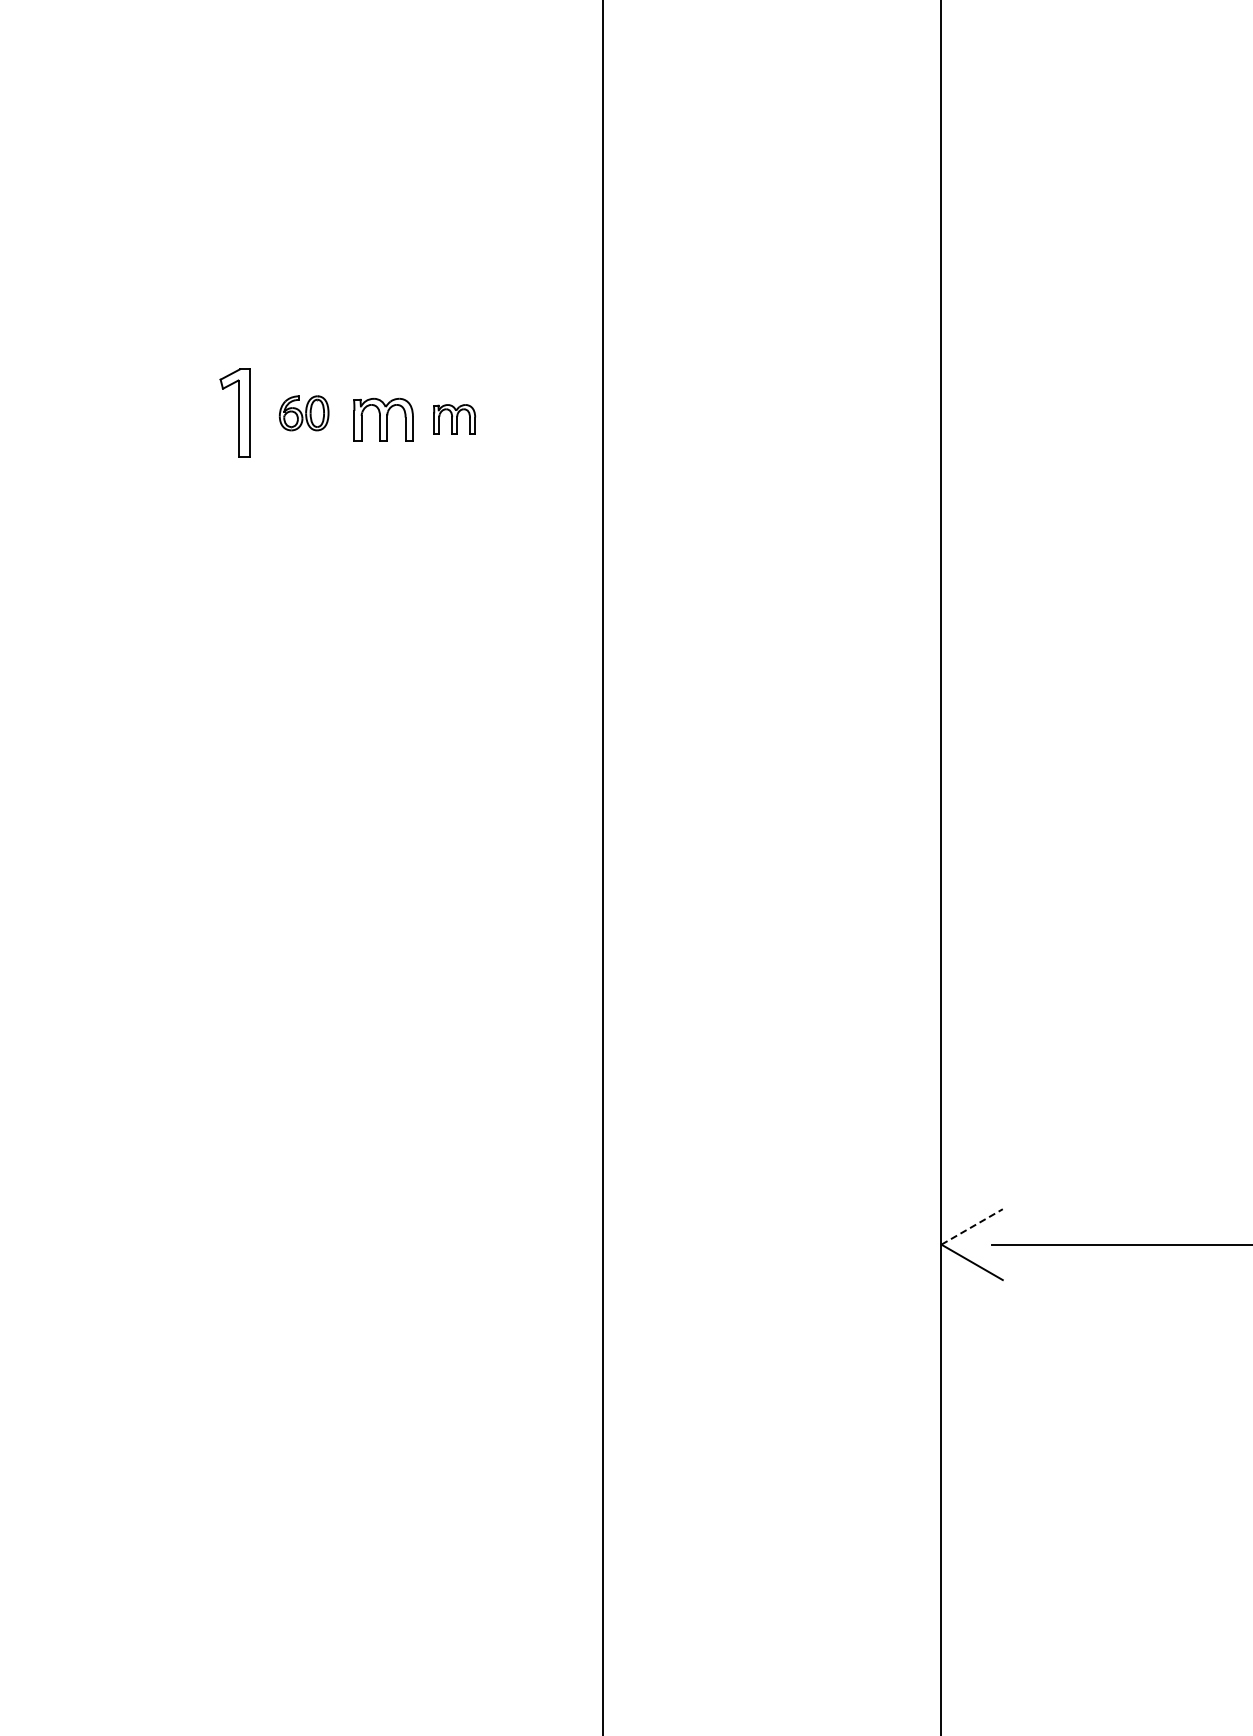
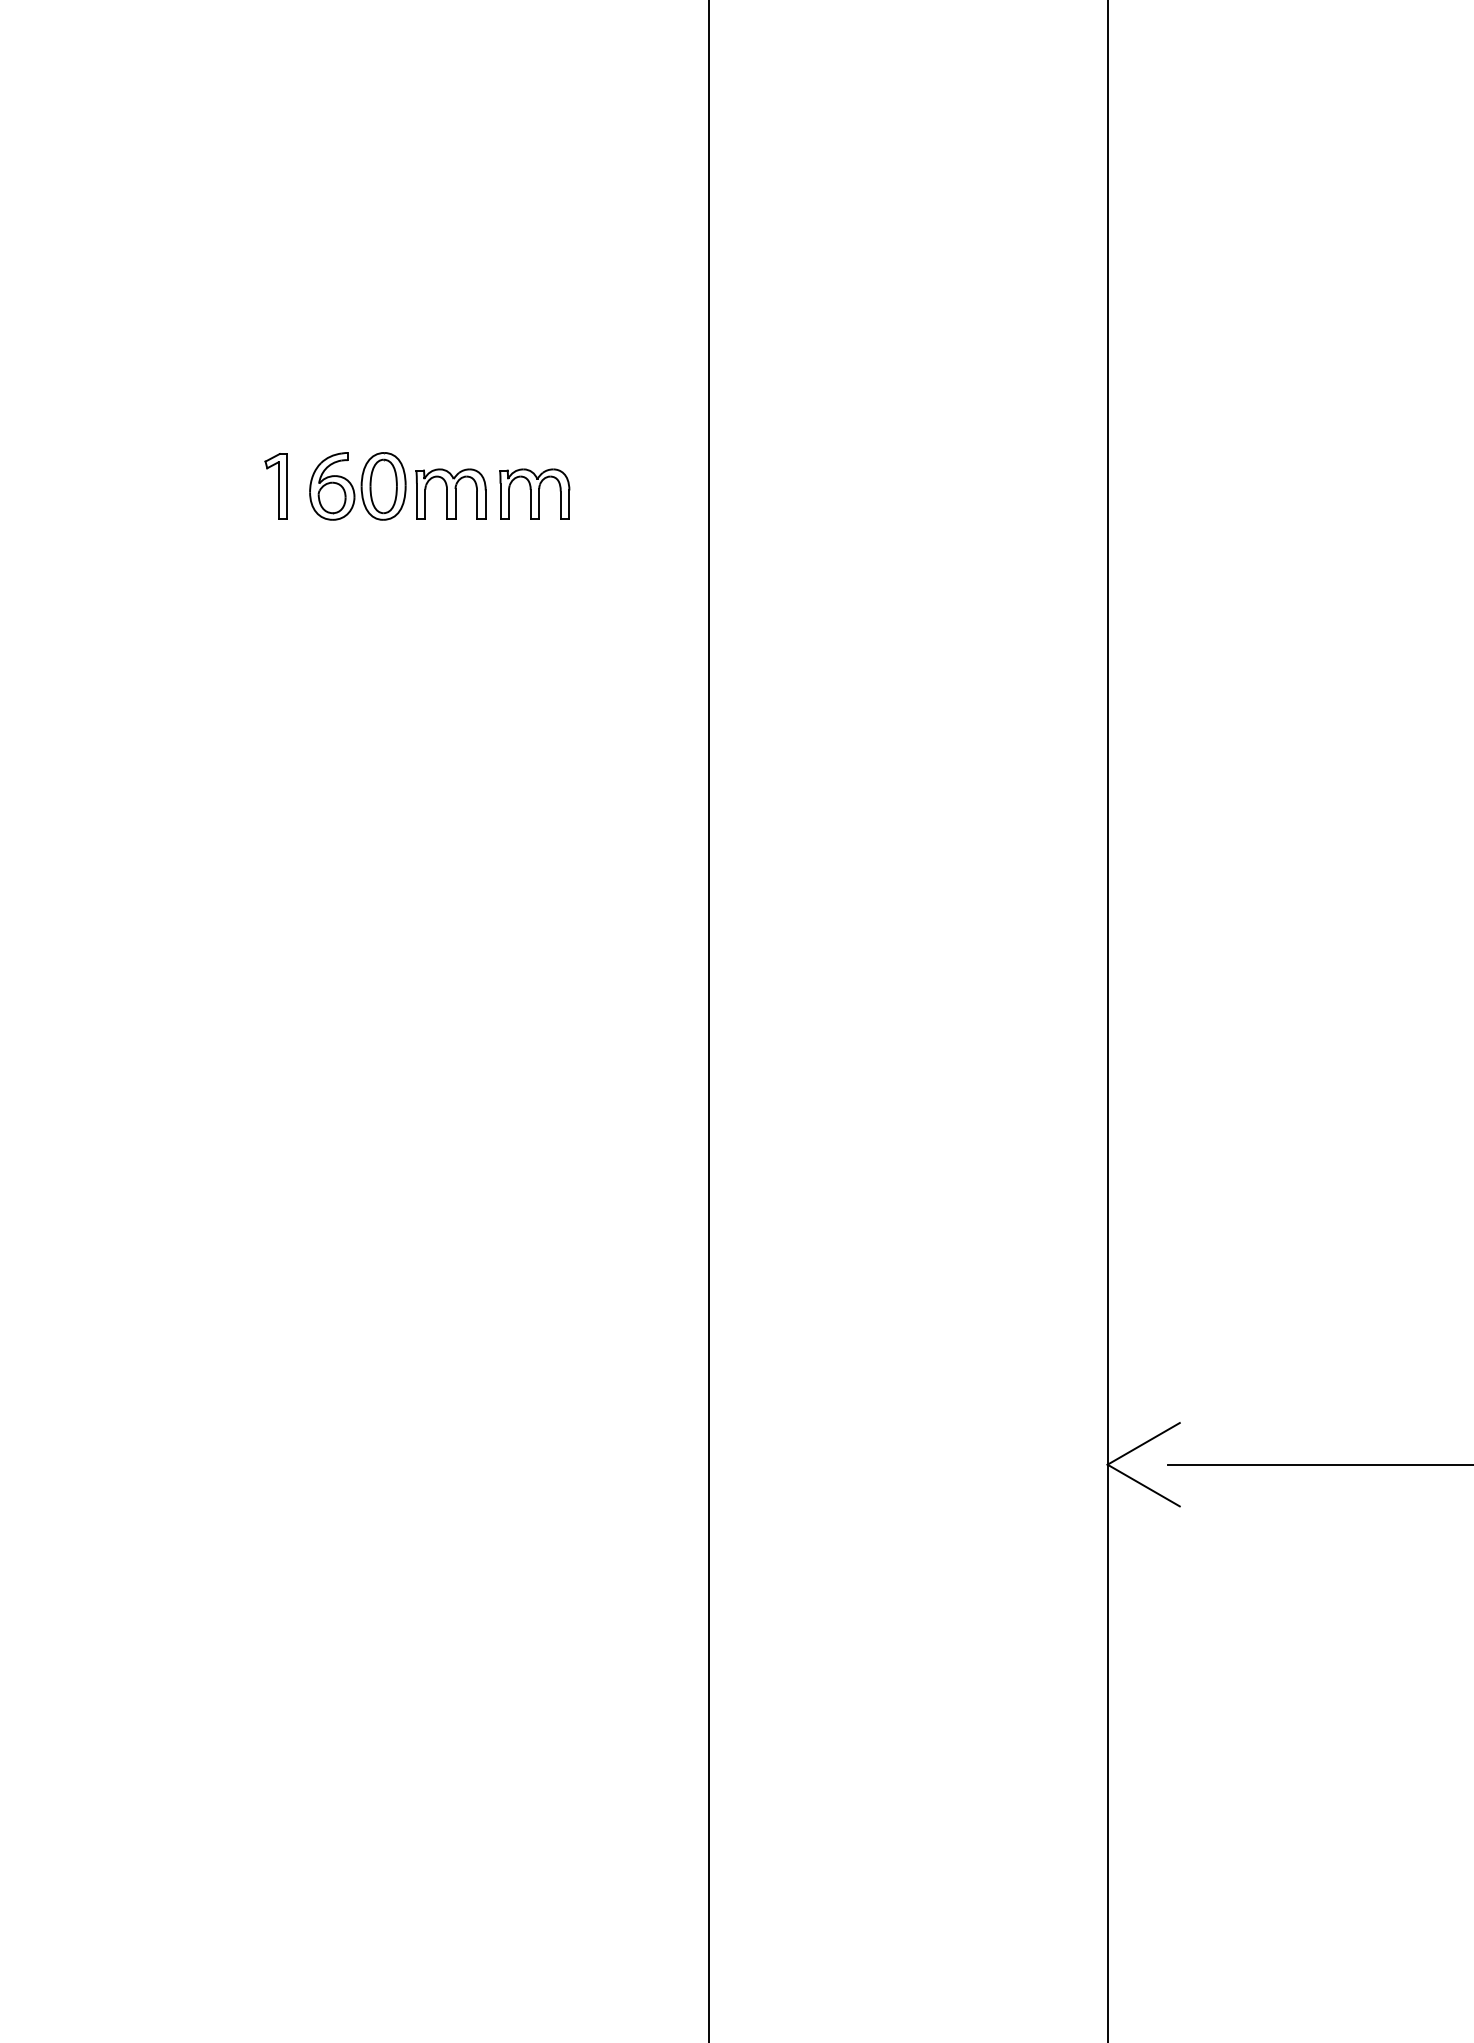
part: (234, 412) -> (275, 485), size x0.62
part: (303, 413) -> (356, 486), size x1.67
part: (454, 419) -> (534, 493), size x1.43
line: (972, 1226) -> (1144, 1443), dashed -> solid

